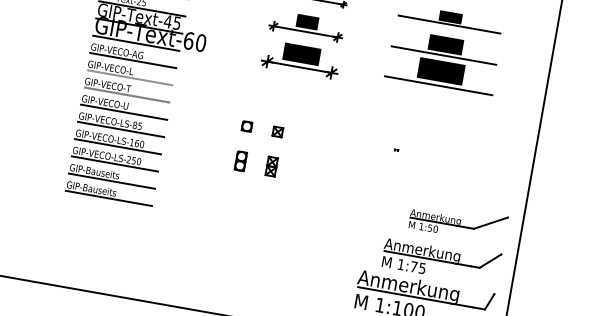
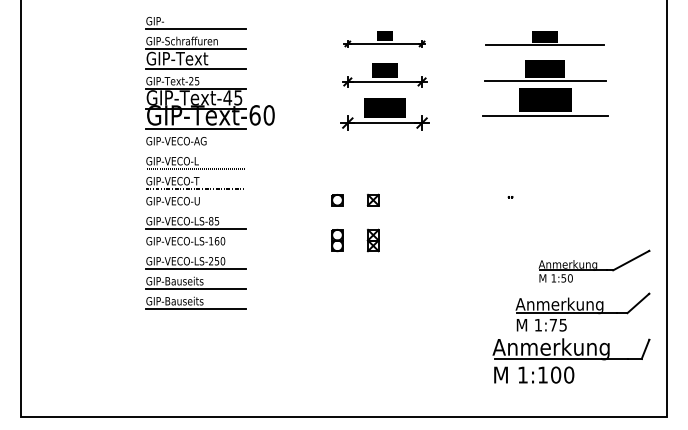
line: (133, 60) -> (196, 148), removed
line: (124, 112) -> (196, 208), removed
line: (118, 146) -> (196, 248), removed

